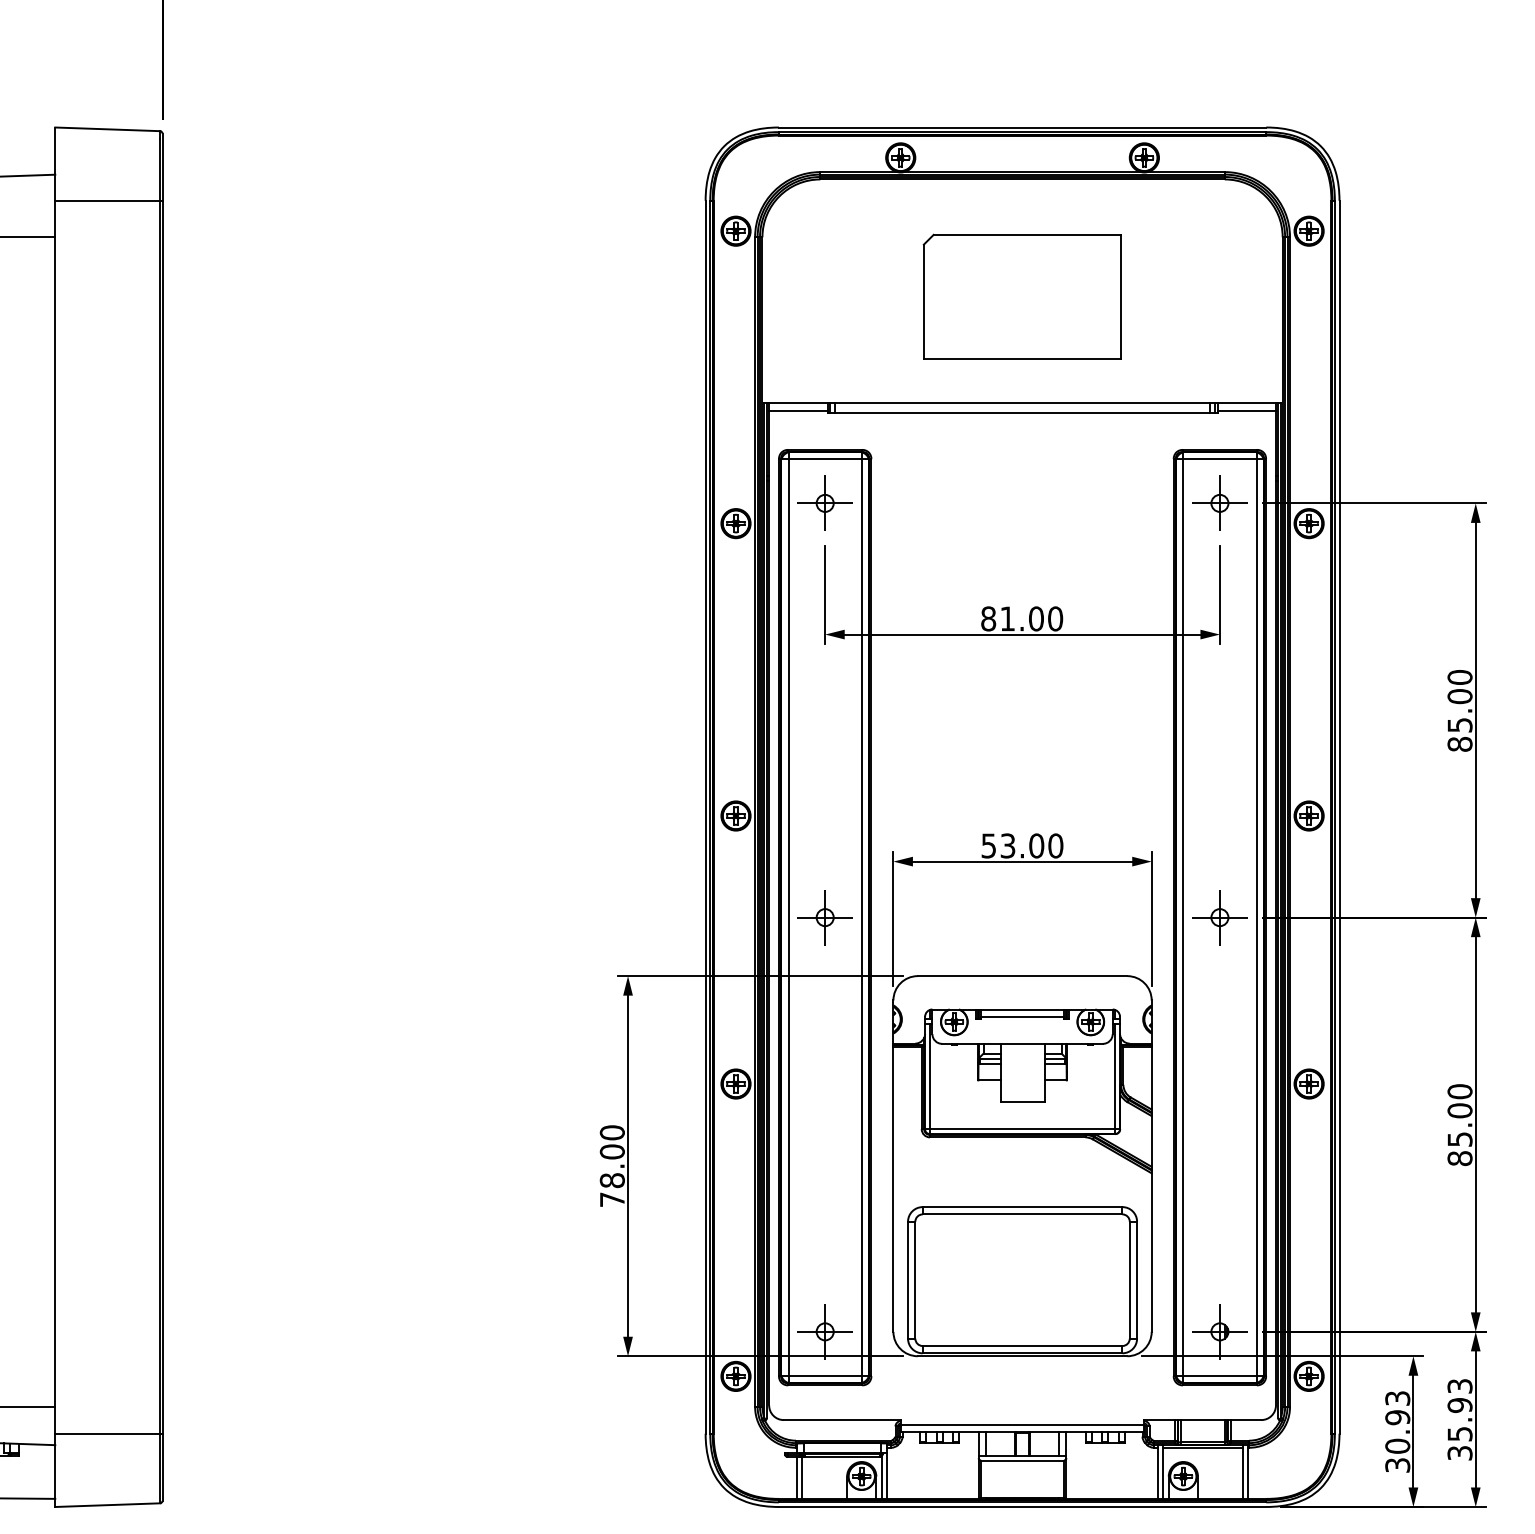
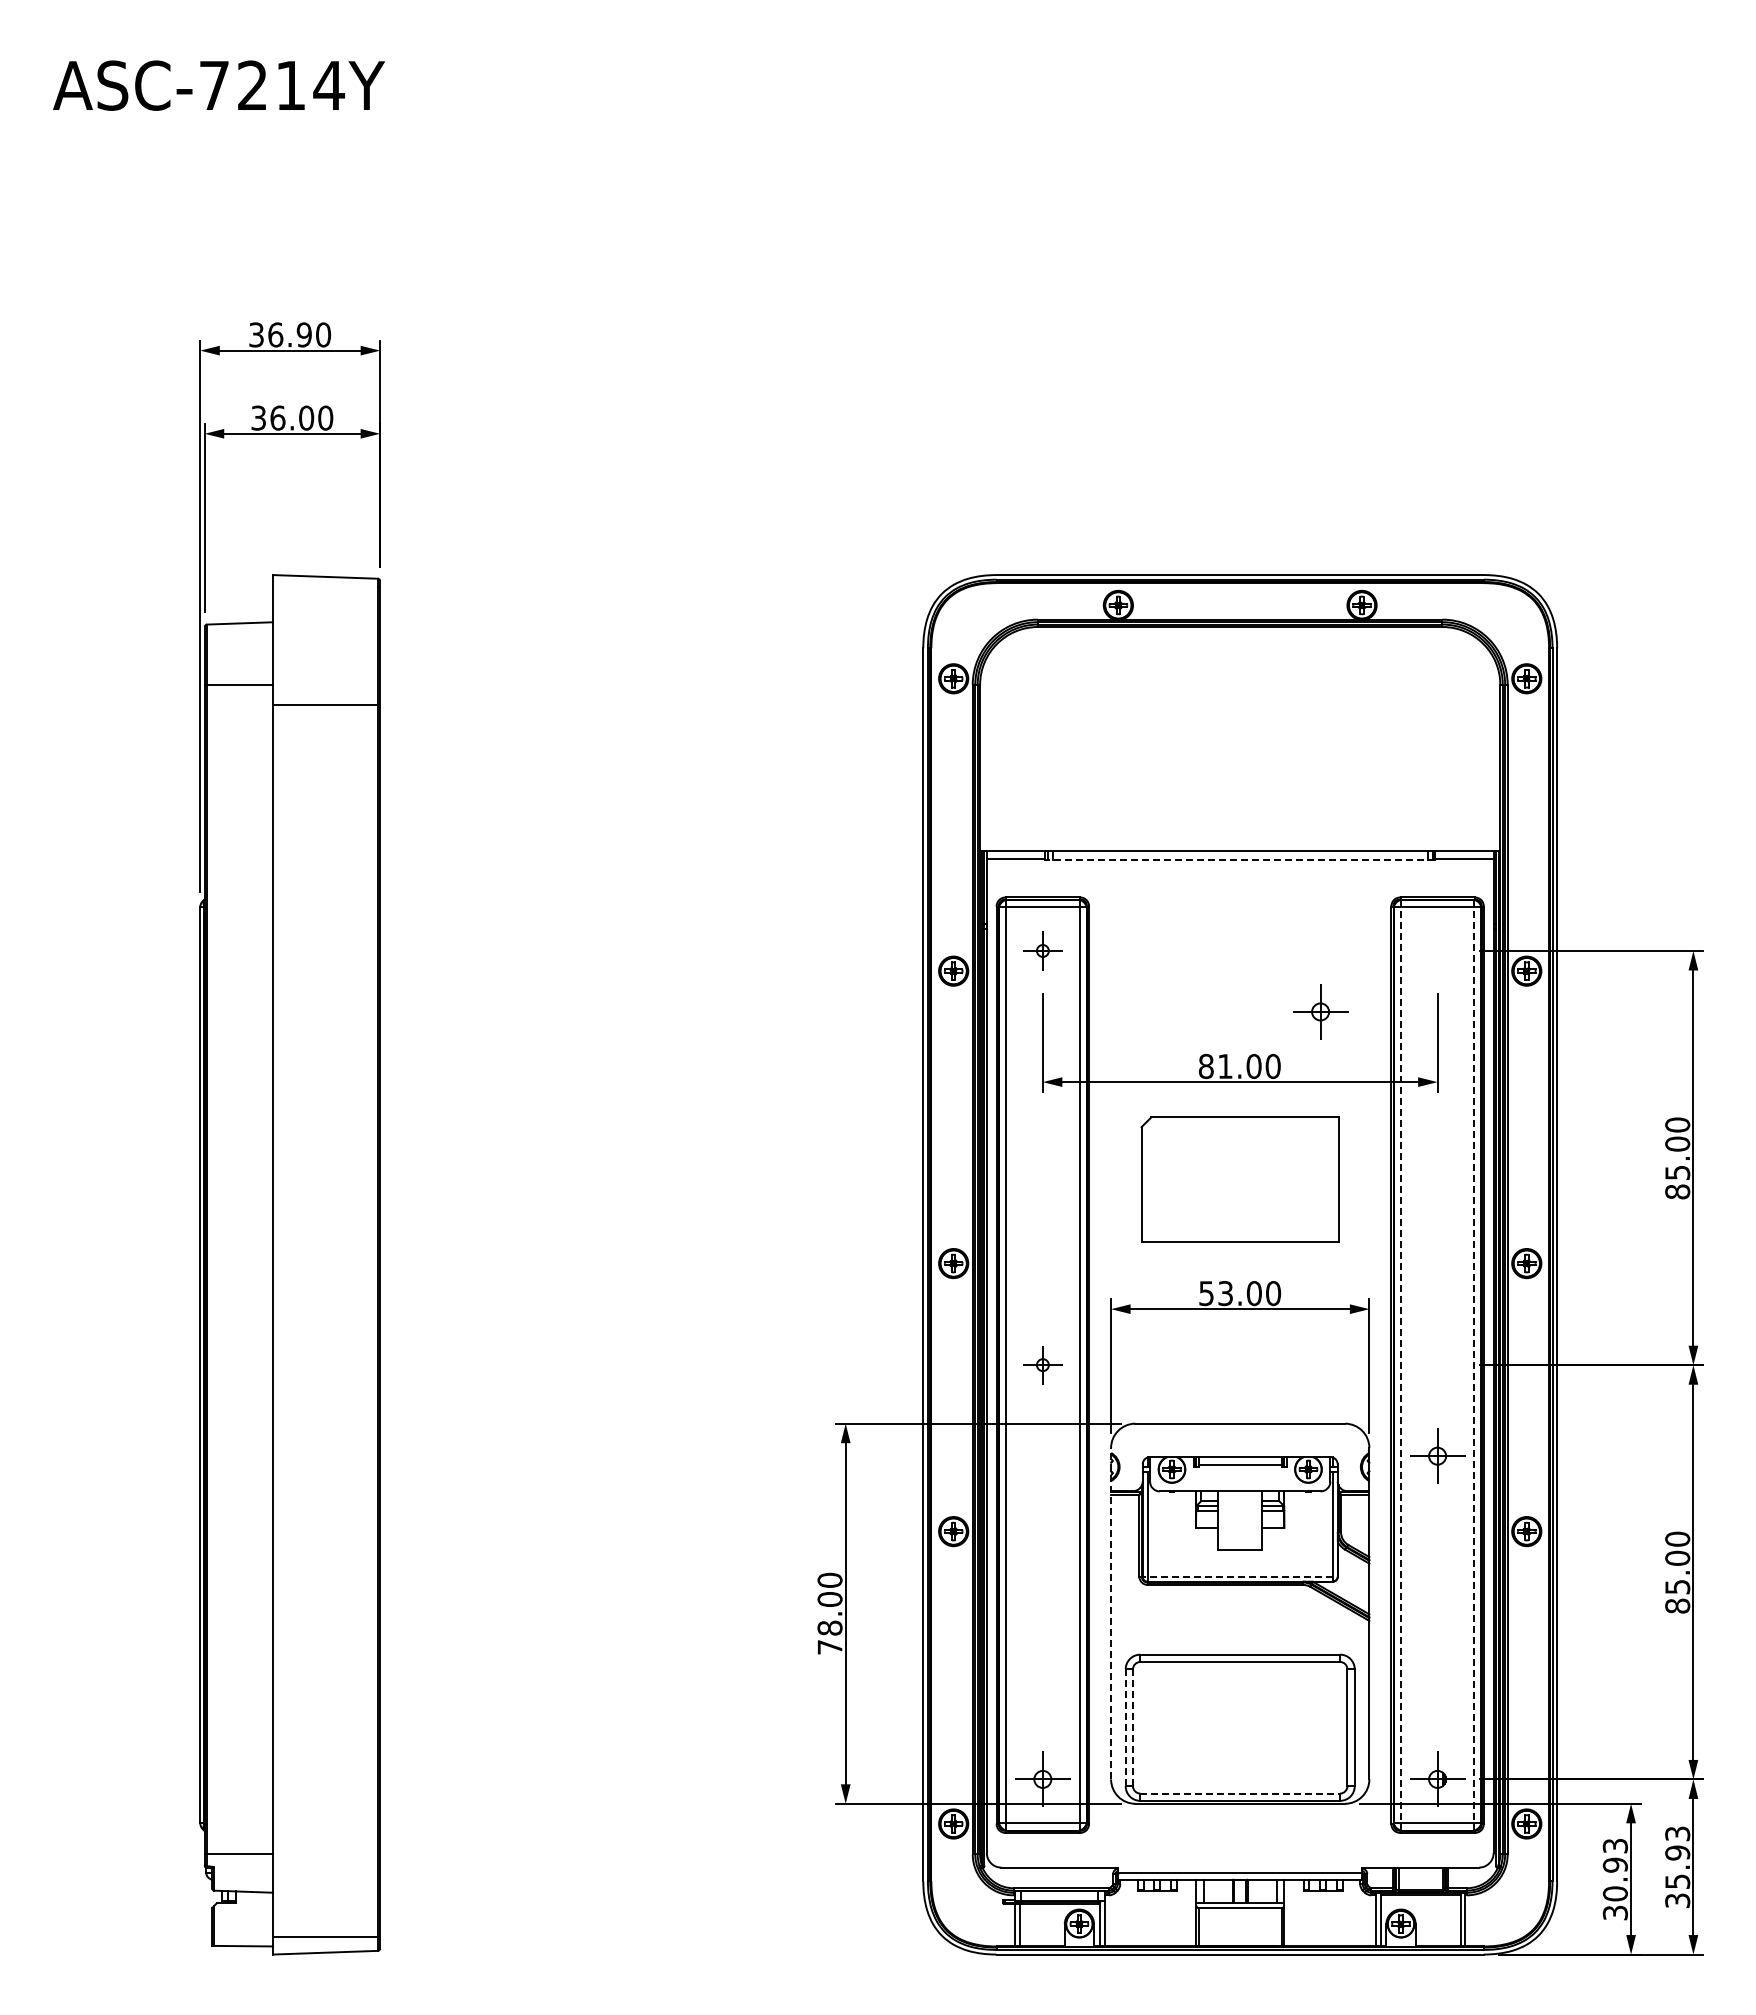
line: (108, 200) -> (326, 705), moved
part: (1021, 296) -> (1239, 1179), moved
line: (1022, 412) -> (1240, 860), solid -> dashed
part: (824, 502) -> (1042, 950), size x0.7
part: (1219, 502) -> (1320, 1011), moved
part: (824, 916) -> (1042, 1364), size x0.7
line: (1182, 916) -> (1400, 1364), solid -> dashed
part: (1219, 916) -> (1437, 1455), moved
line: (1256, 916) -> (1474, 1364), solid -> dashed
line: (1021, 1128) -> (1239, 1576), solid -> dashed
line: (893, 1165) -> (1111, 1613), solid -> dashed
line: (907, 1280) -> (1125, 1728), solid -> dashed
line: (915, 1280) -> (1133, 1728), solid -> dashed
line: (1022, 1345) -> (1240, 1793), solid -> dashed
line: (108, 1433) -> (326, 1937), moved

